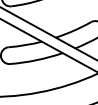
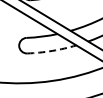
arc: (37, 59) -> (52, 50), solid -> dashed

